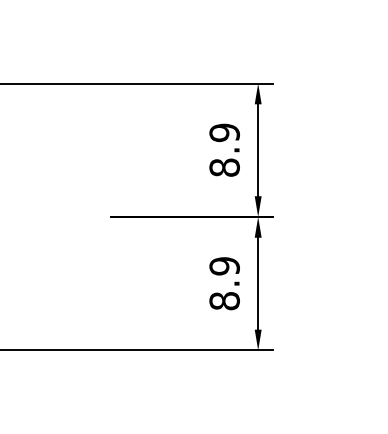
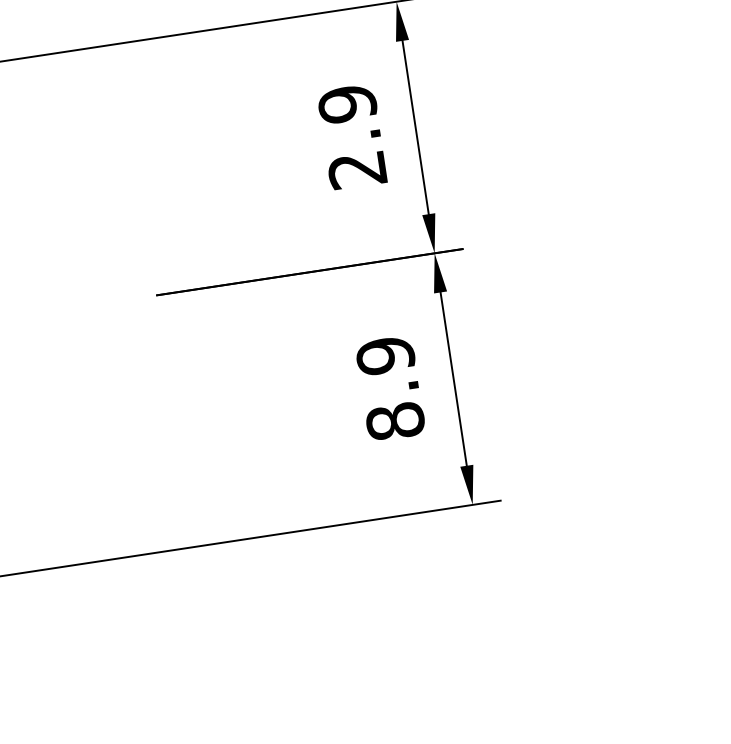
text: (224, 167) -> (357, 169), 8.9 -> 2.9

